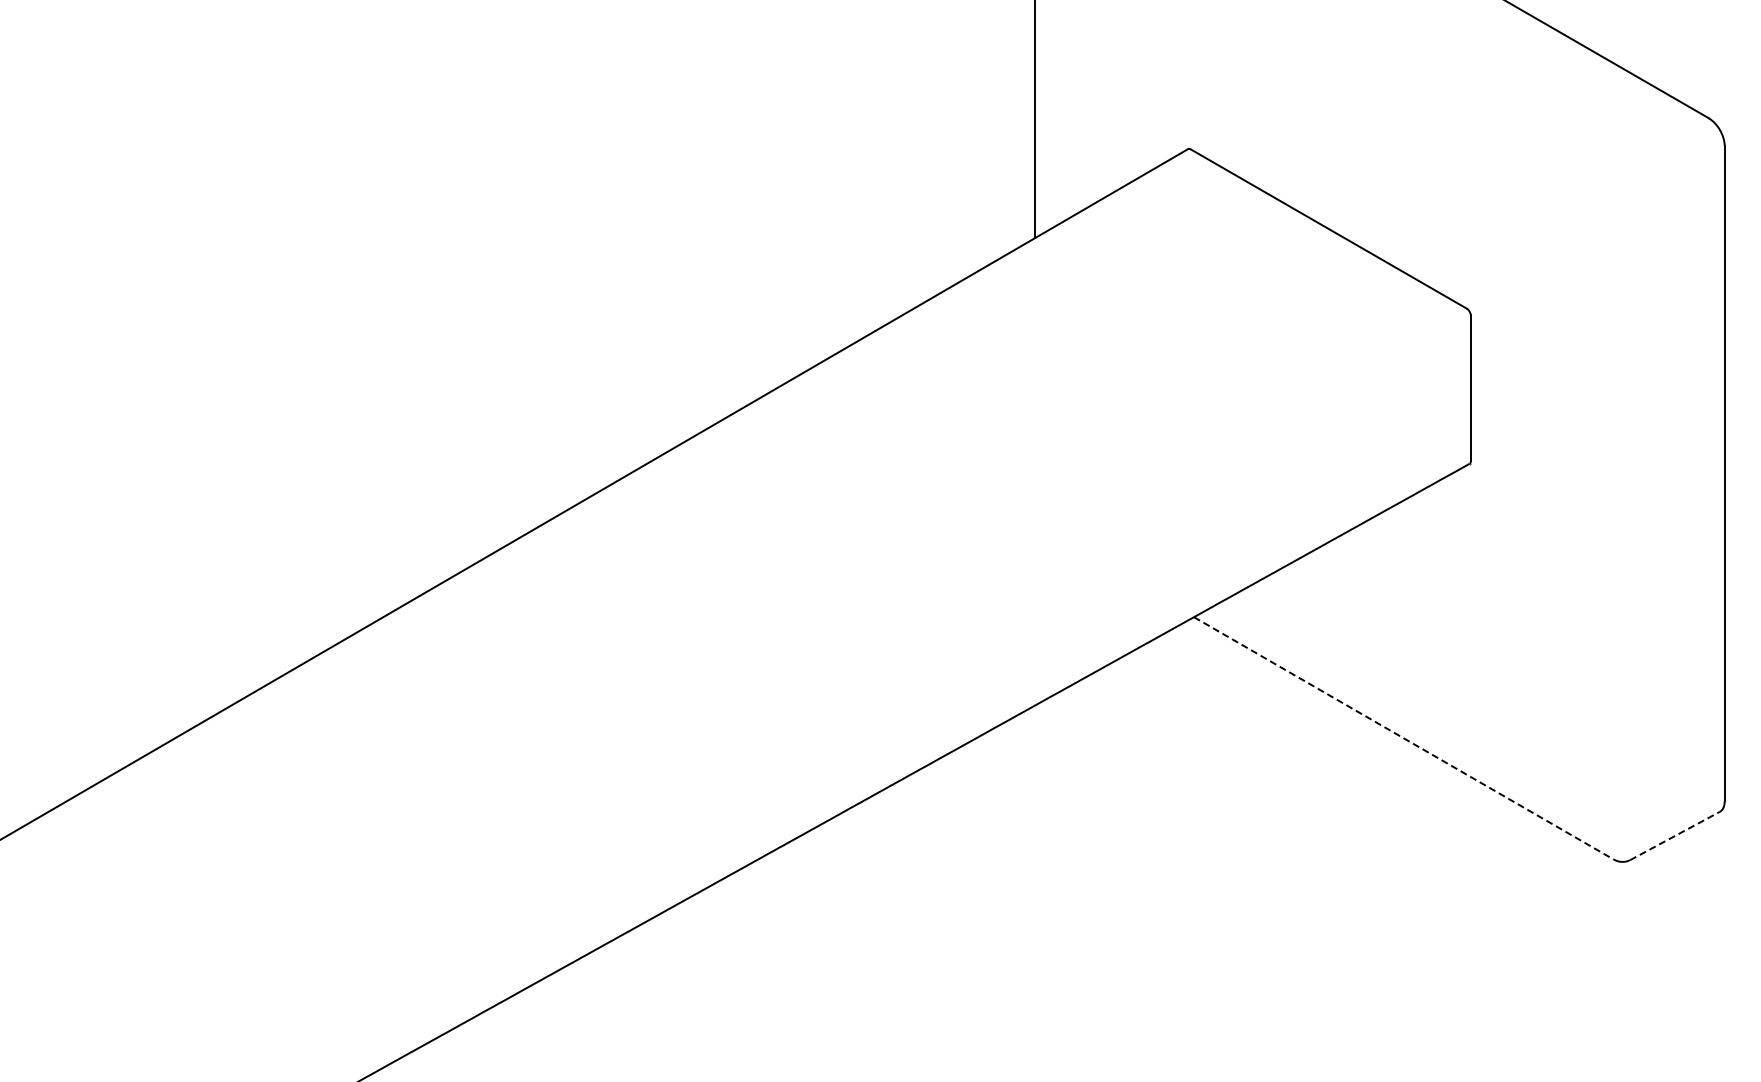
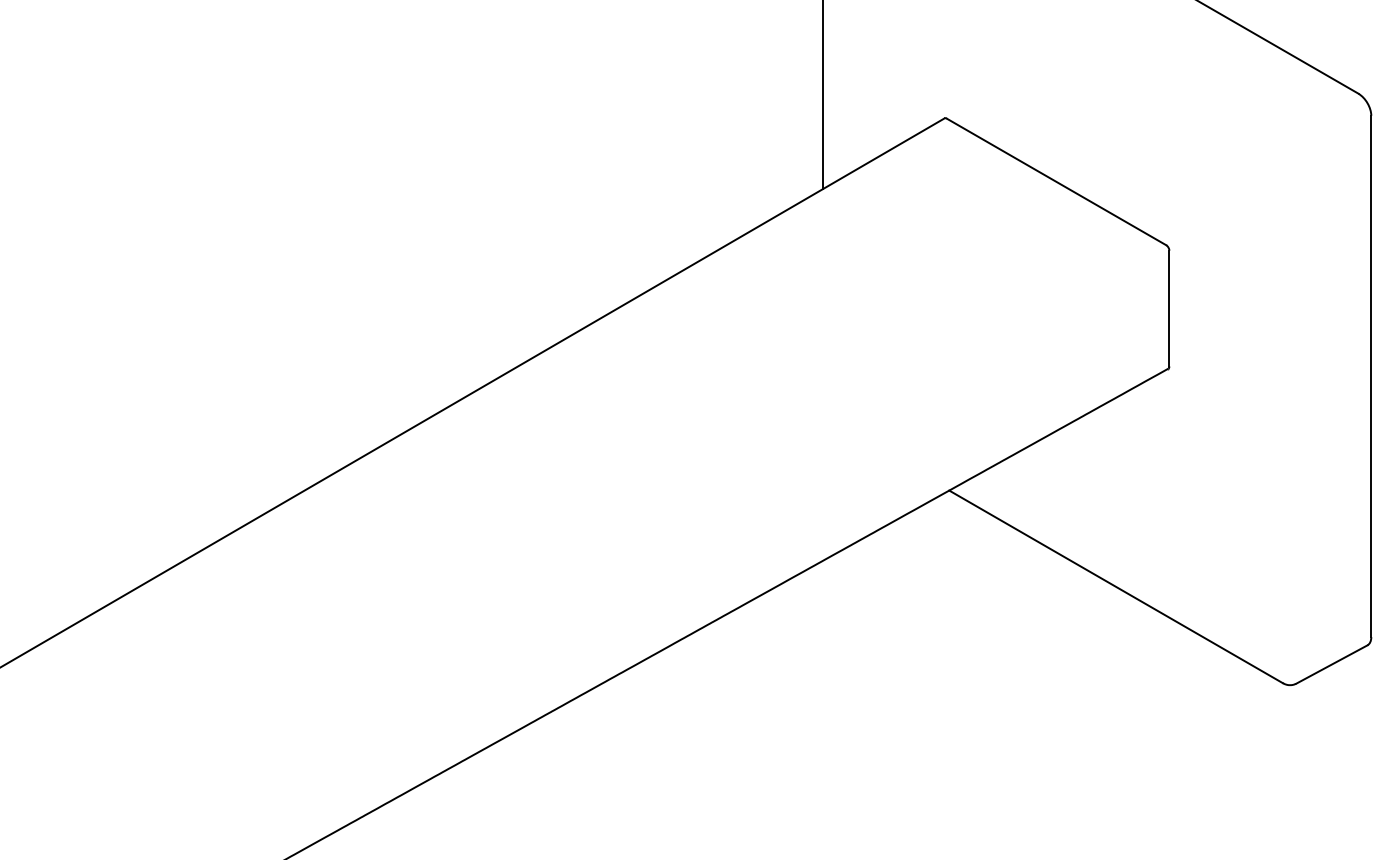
line: (1404, 738) -> (1116, 587), dashed -> solid
line: (1674, 836) -> (1331, 664), dashed -> solid

